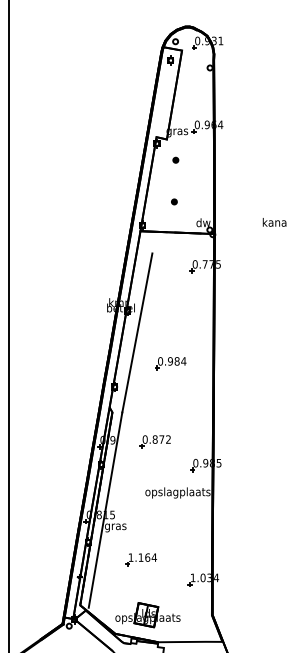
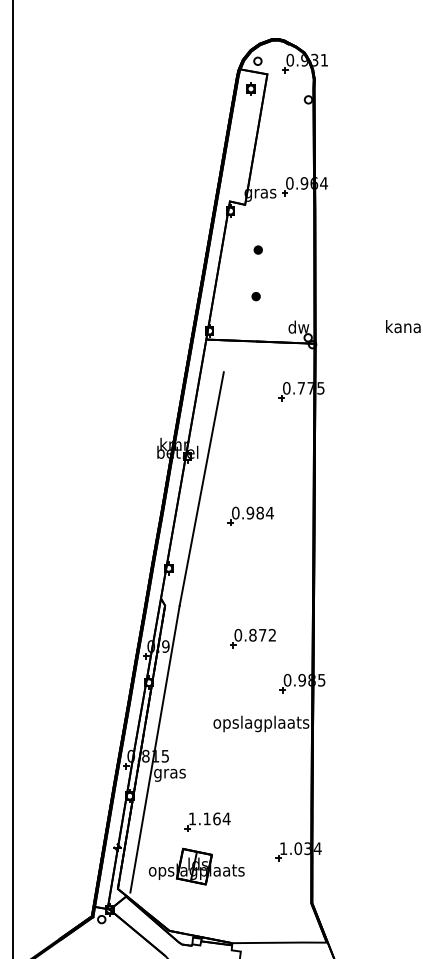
part: (175, 159) -> (257, 248), moved
part: (170, 363) -> (250, 516), moved
part: (154, 441) -> (251, 638), moved
part: (147, 615) -> (196, 867), moved

